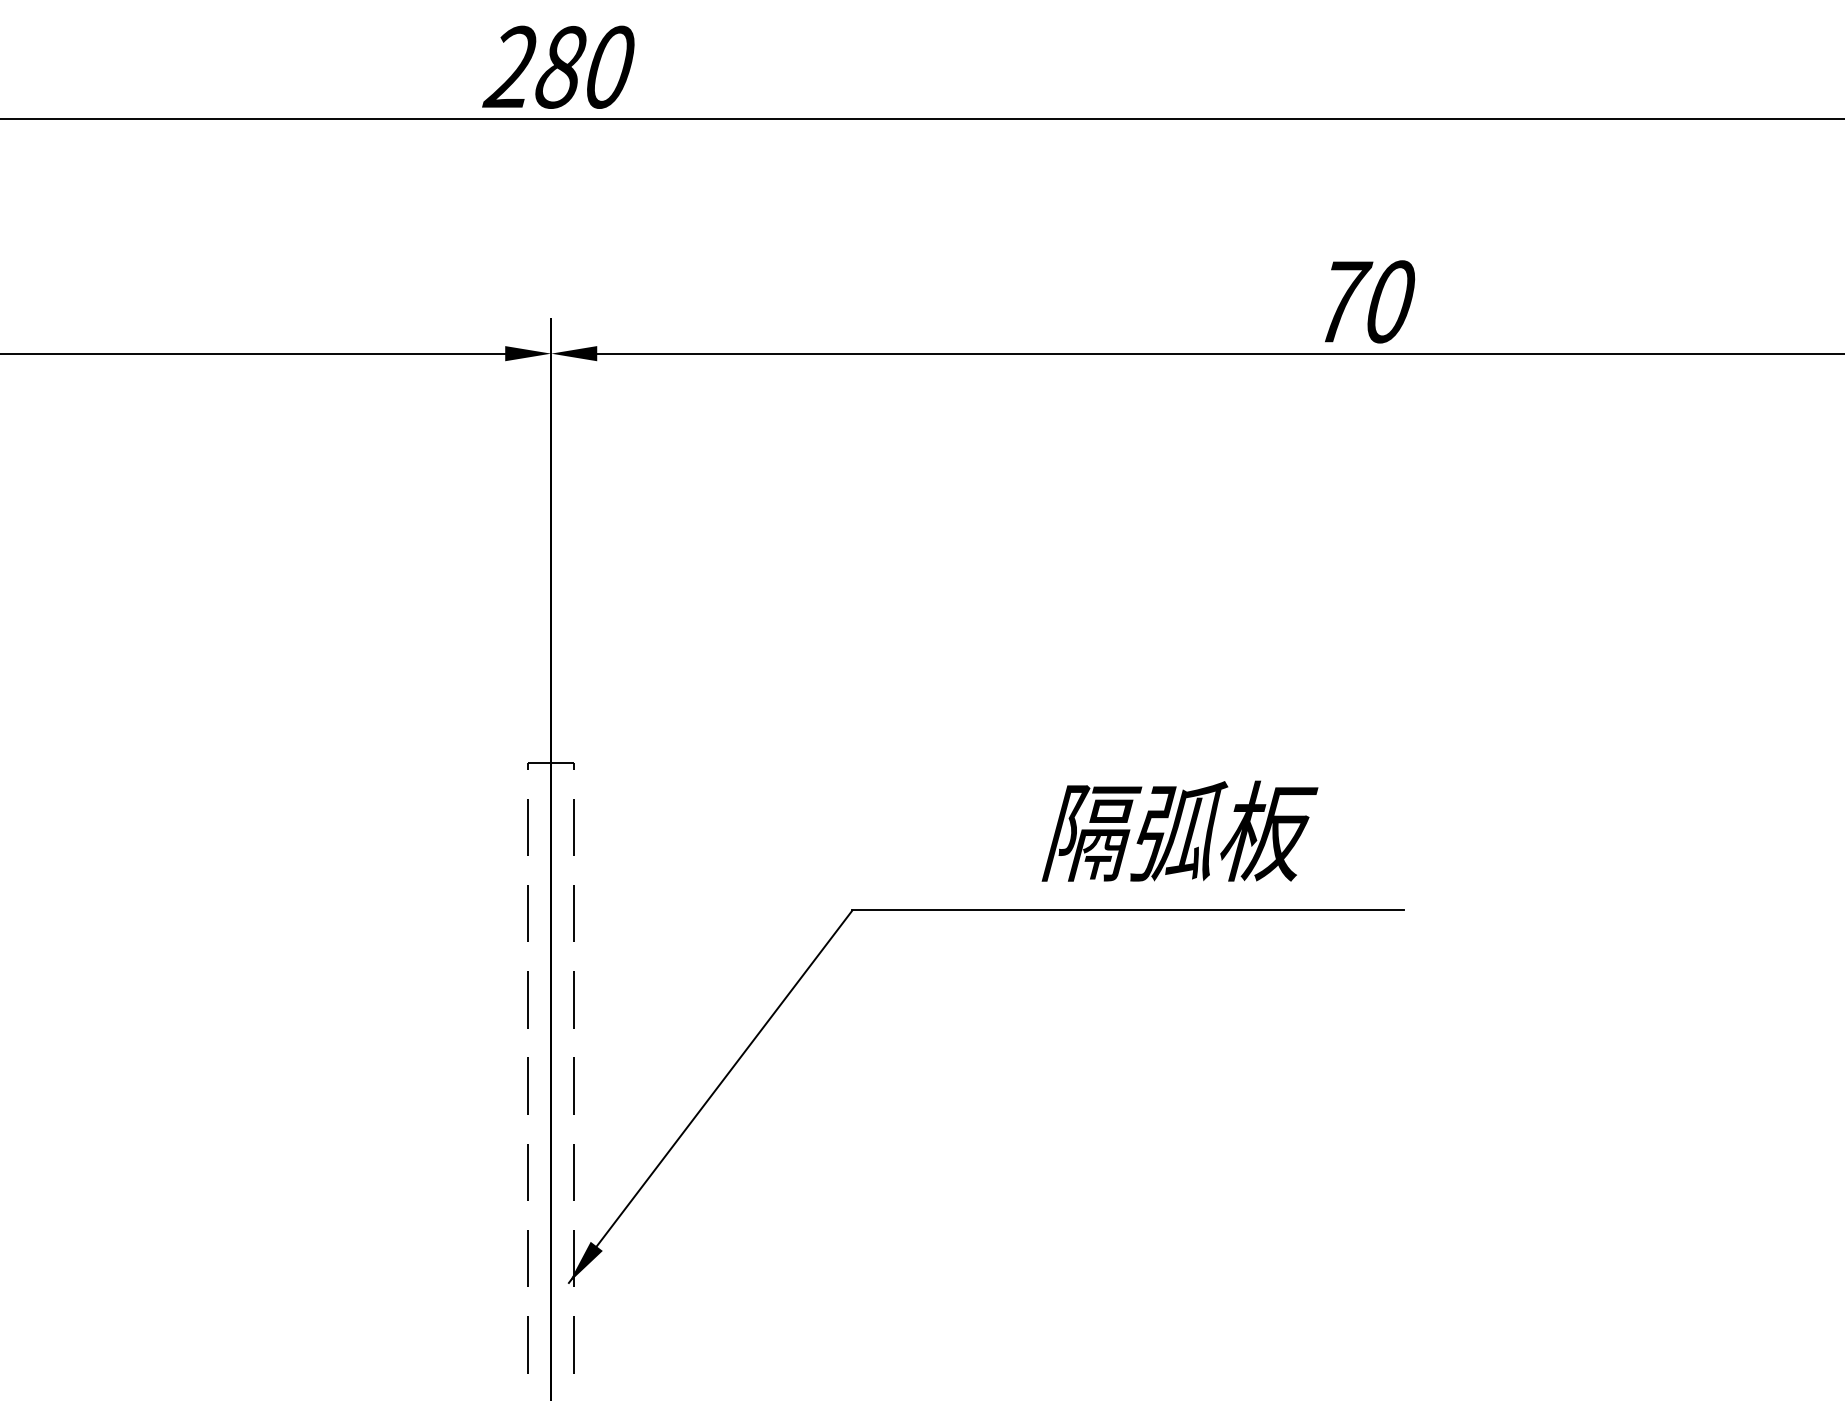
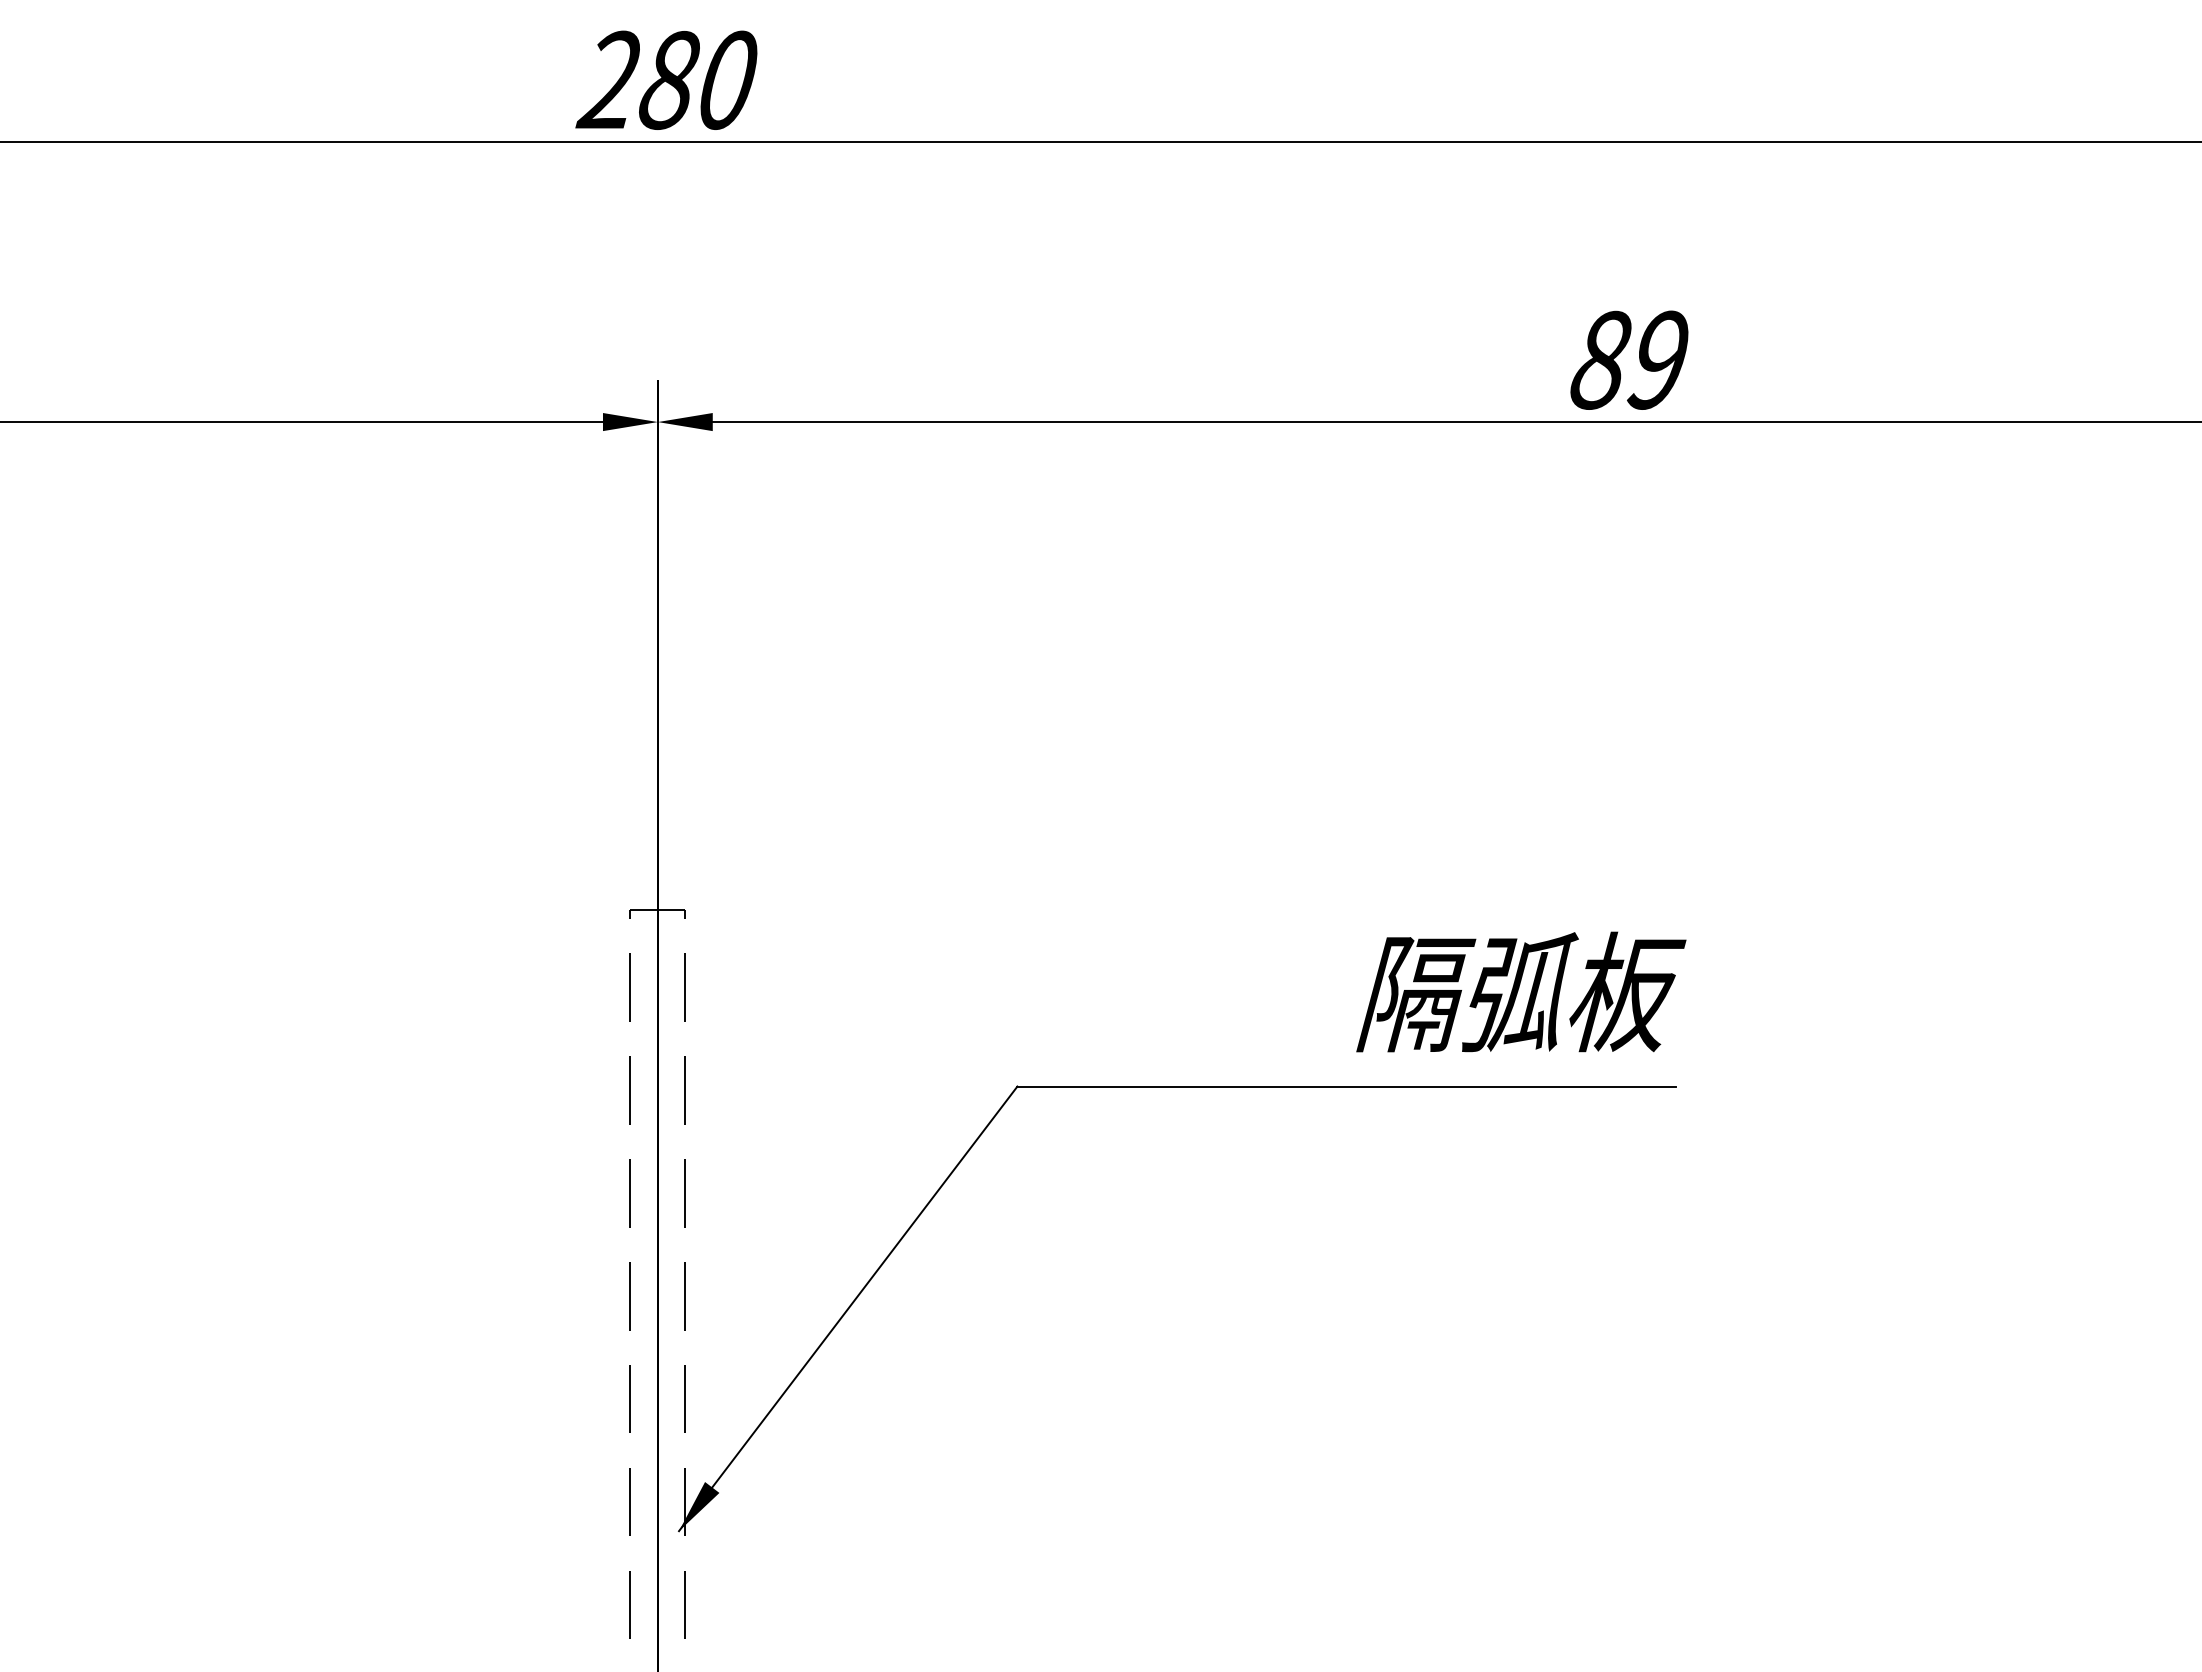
text: (1365, 301) -> (1629, 359), 70 -> 89
text: (1180, 830) -> (1521, 991), moved

